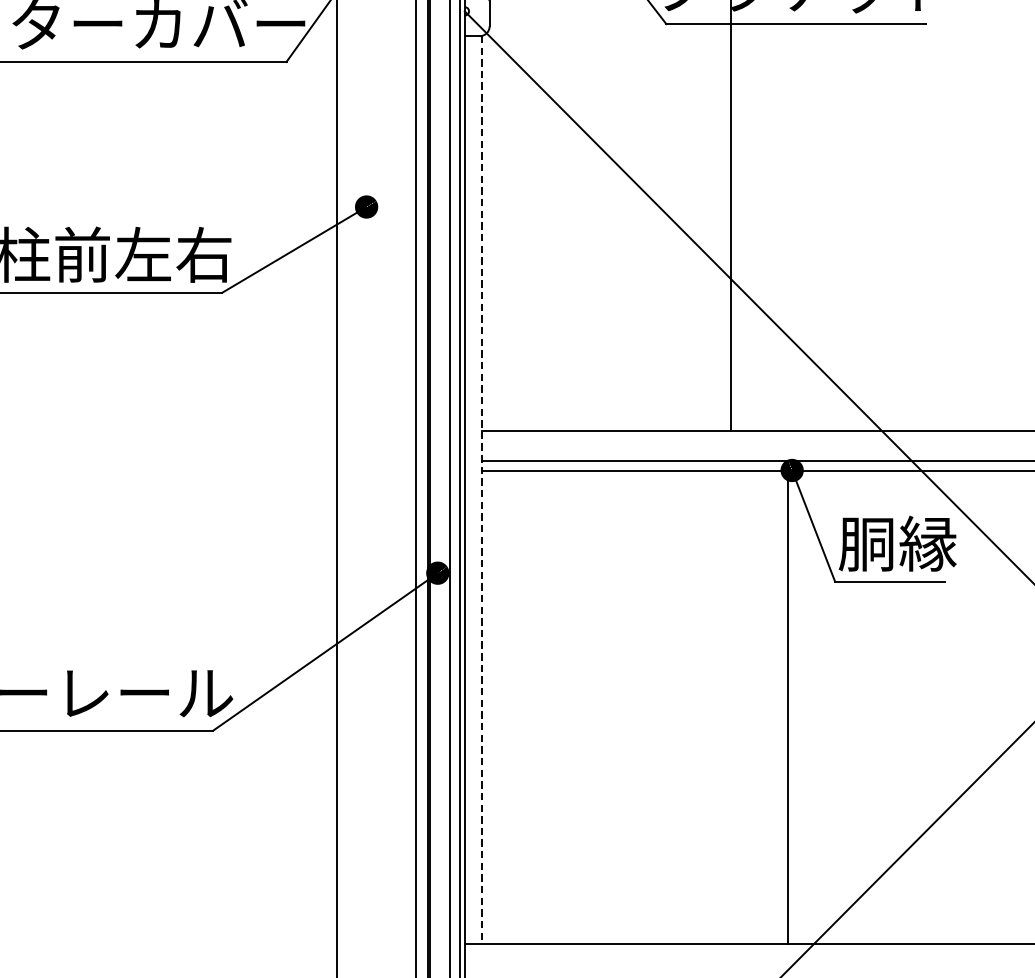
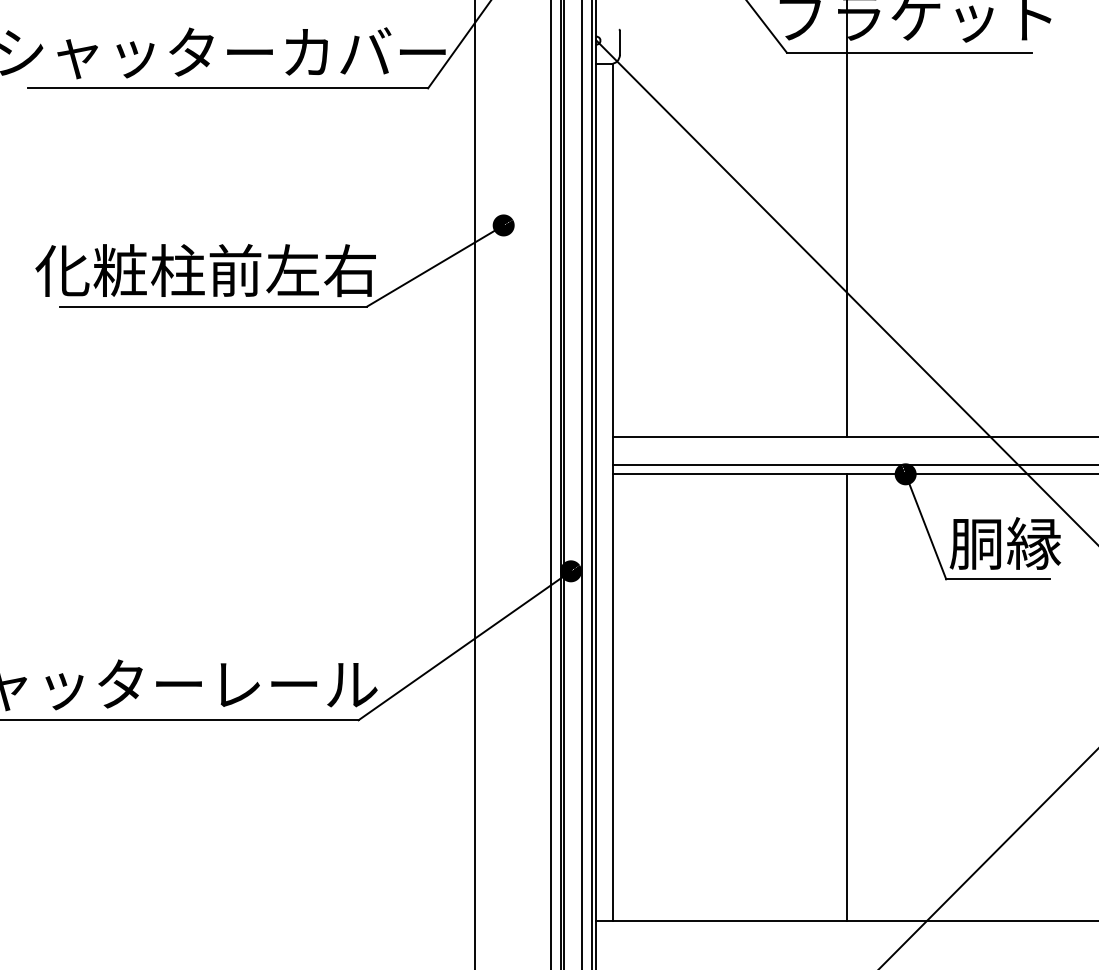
line: (481, 489) -> (612, 492), dashed -> solid
line: (787, 706) -> (847, 697), moved

